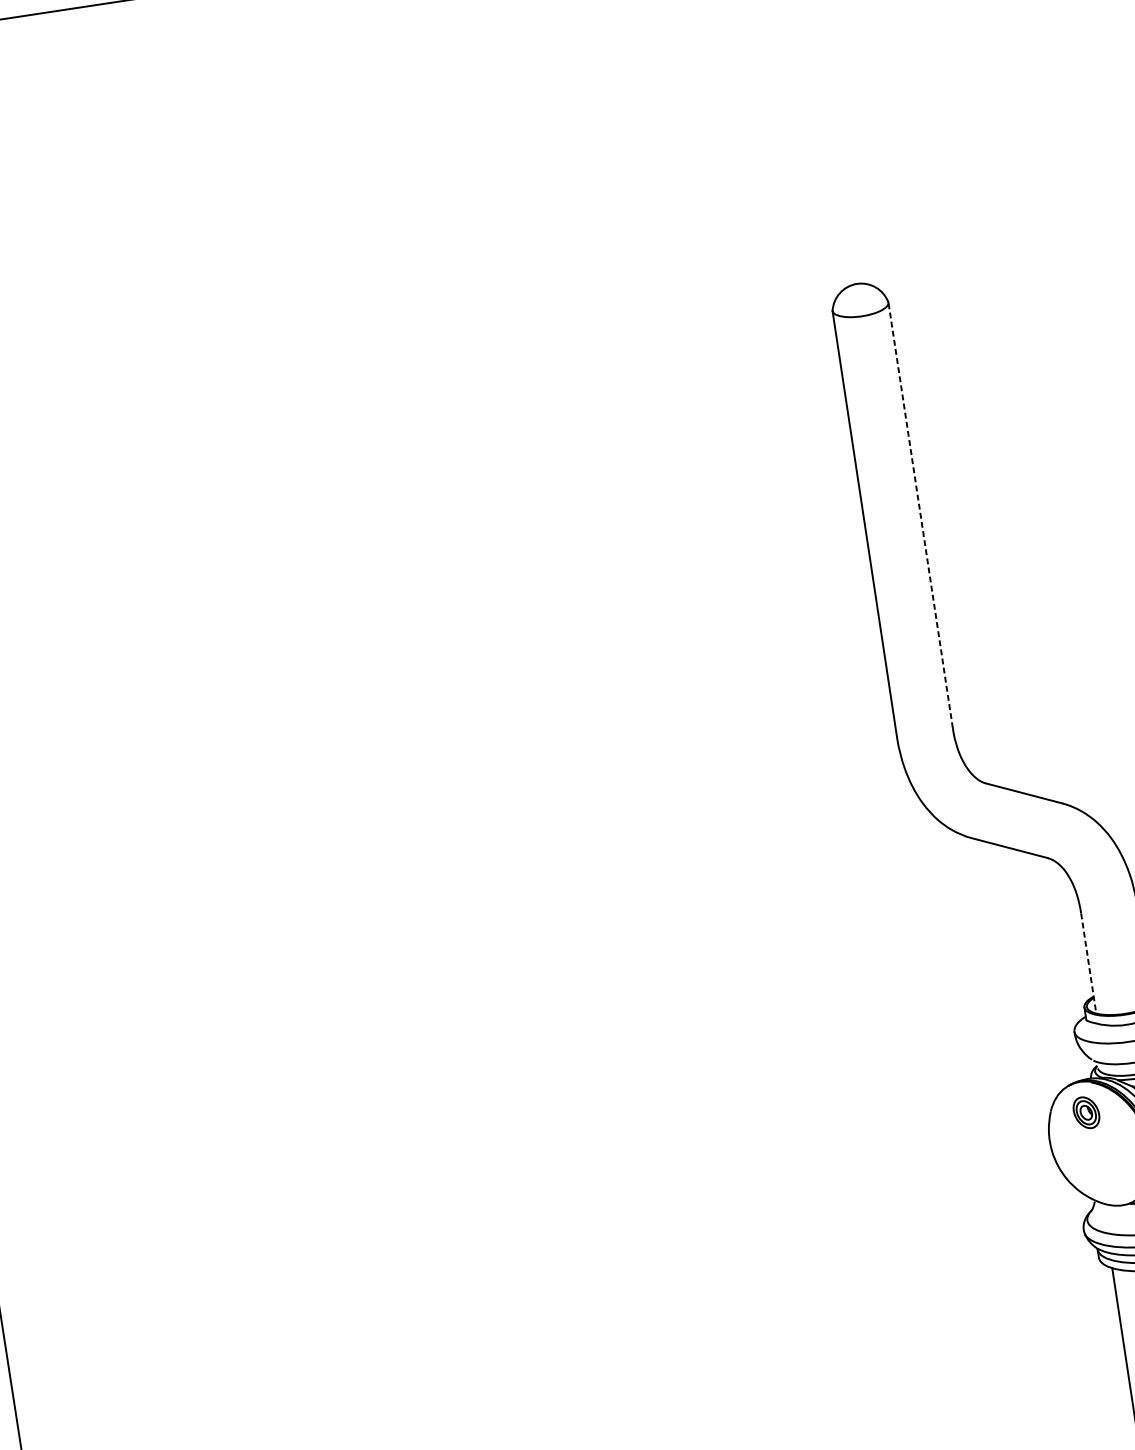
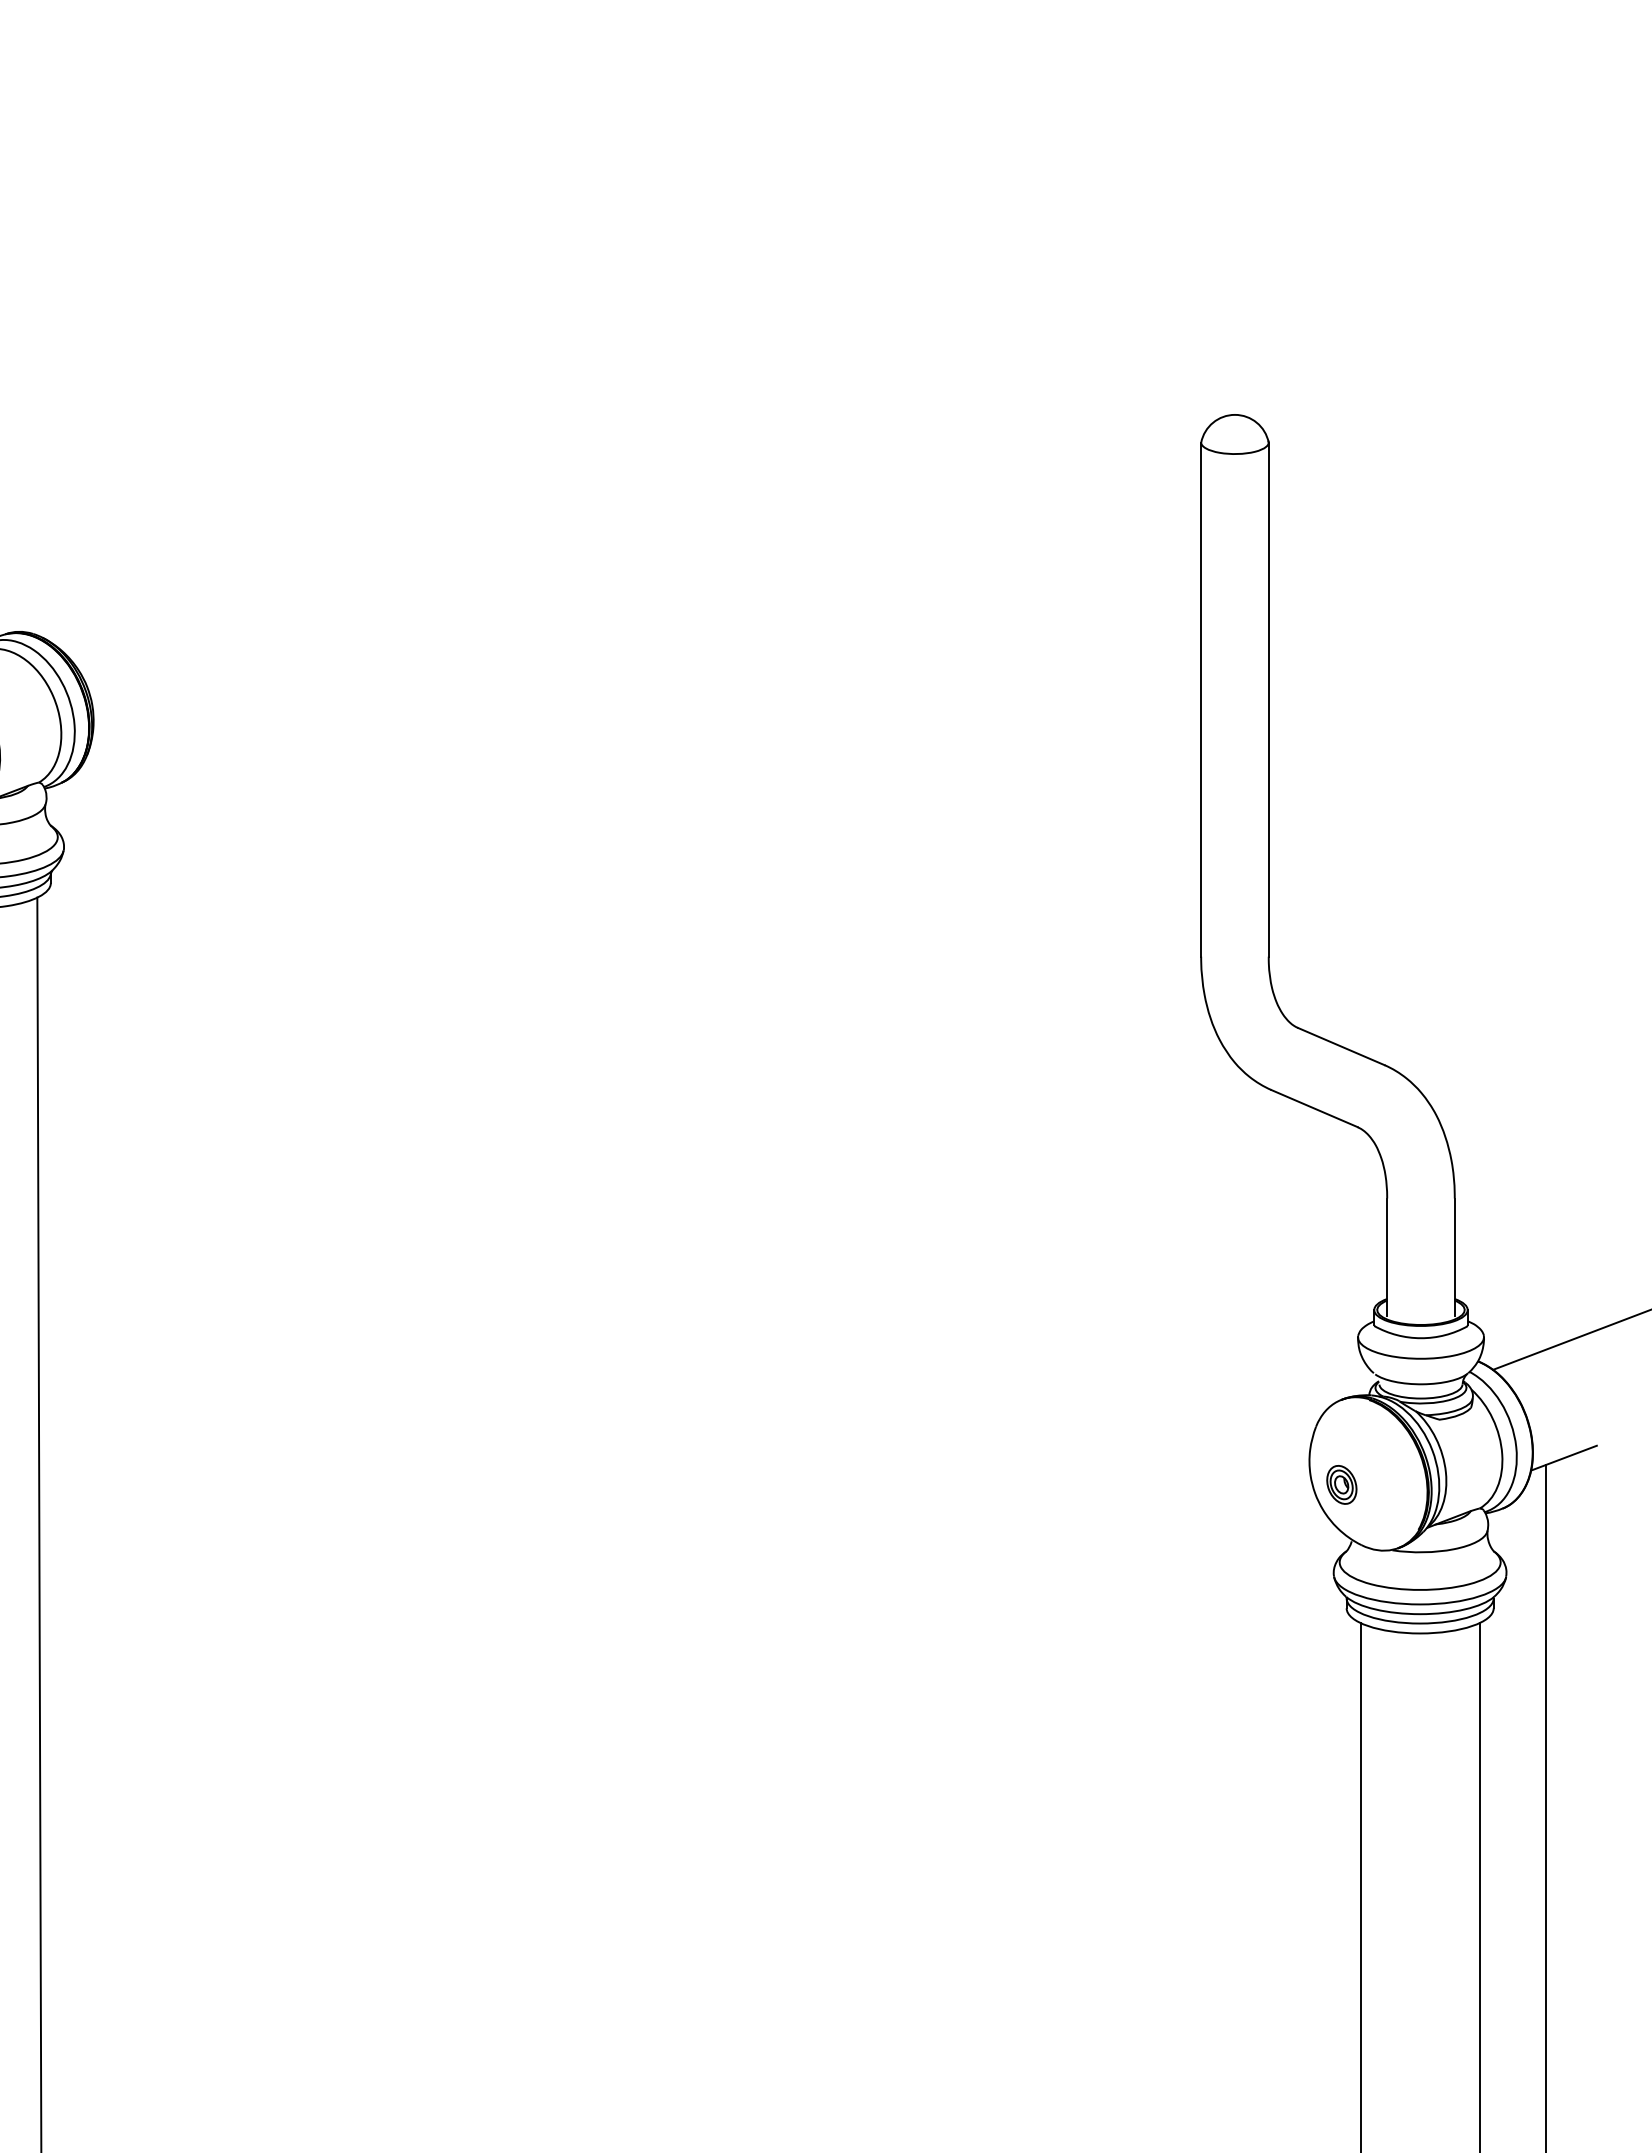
line: (920, 515) -> (1268, 699), dashed -> solid
line: (1088, 962) -> (1387, 1257), dashed -> solid
part: (1086, 1112) -> (1341, 1484), moved

